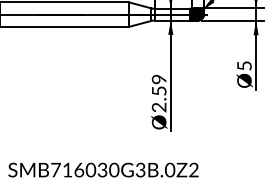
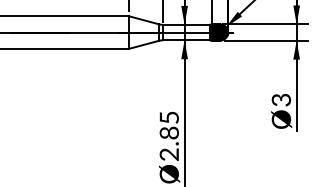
text: (244, 65) -> (281, 99), 5 -> 3
text: (158, 84) -> (168, 124), 2.59 -> 2.85

